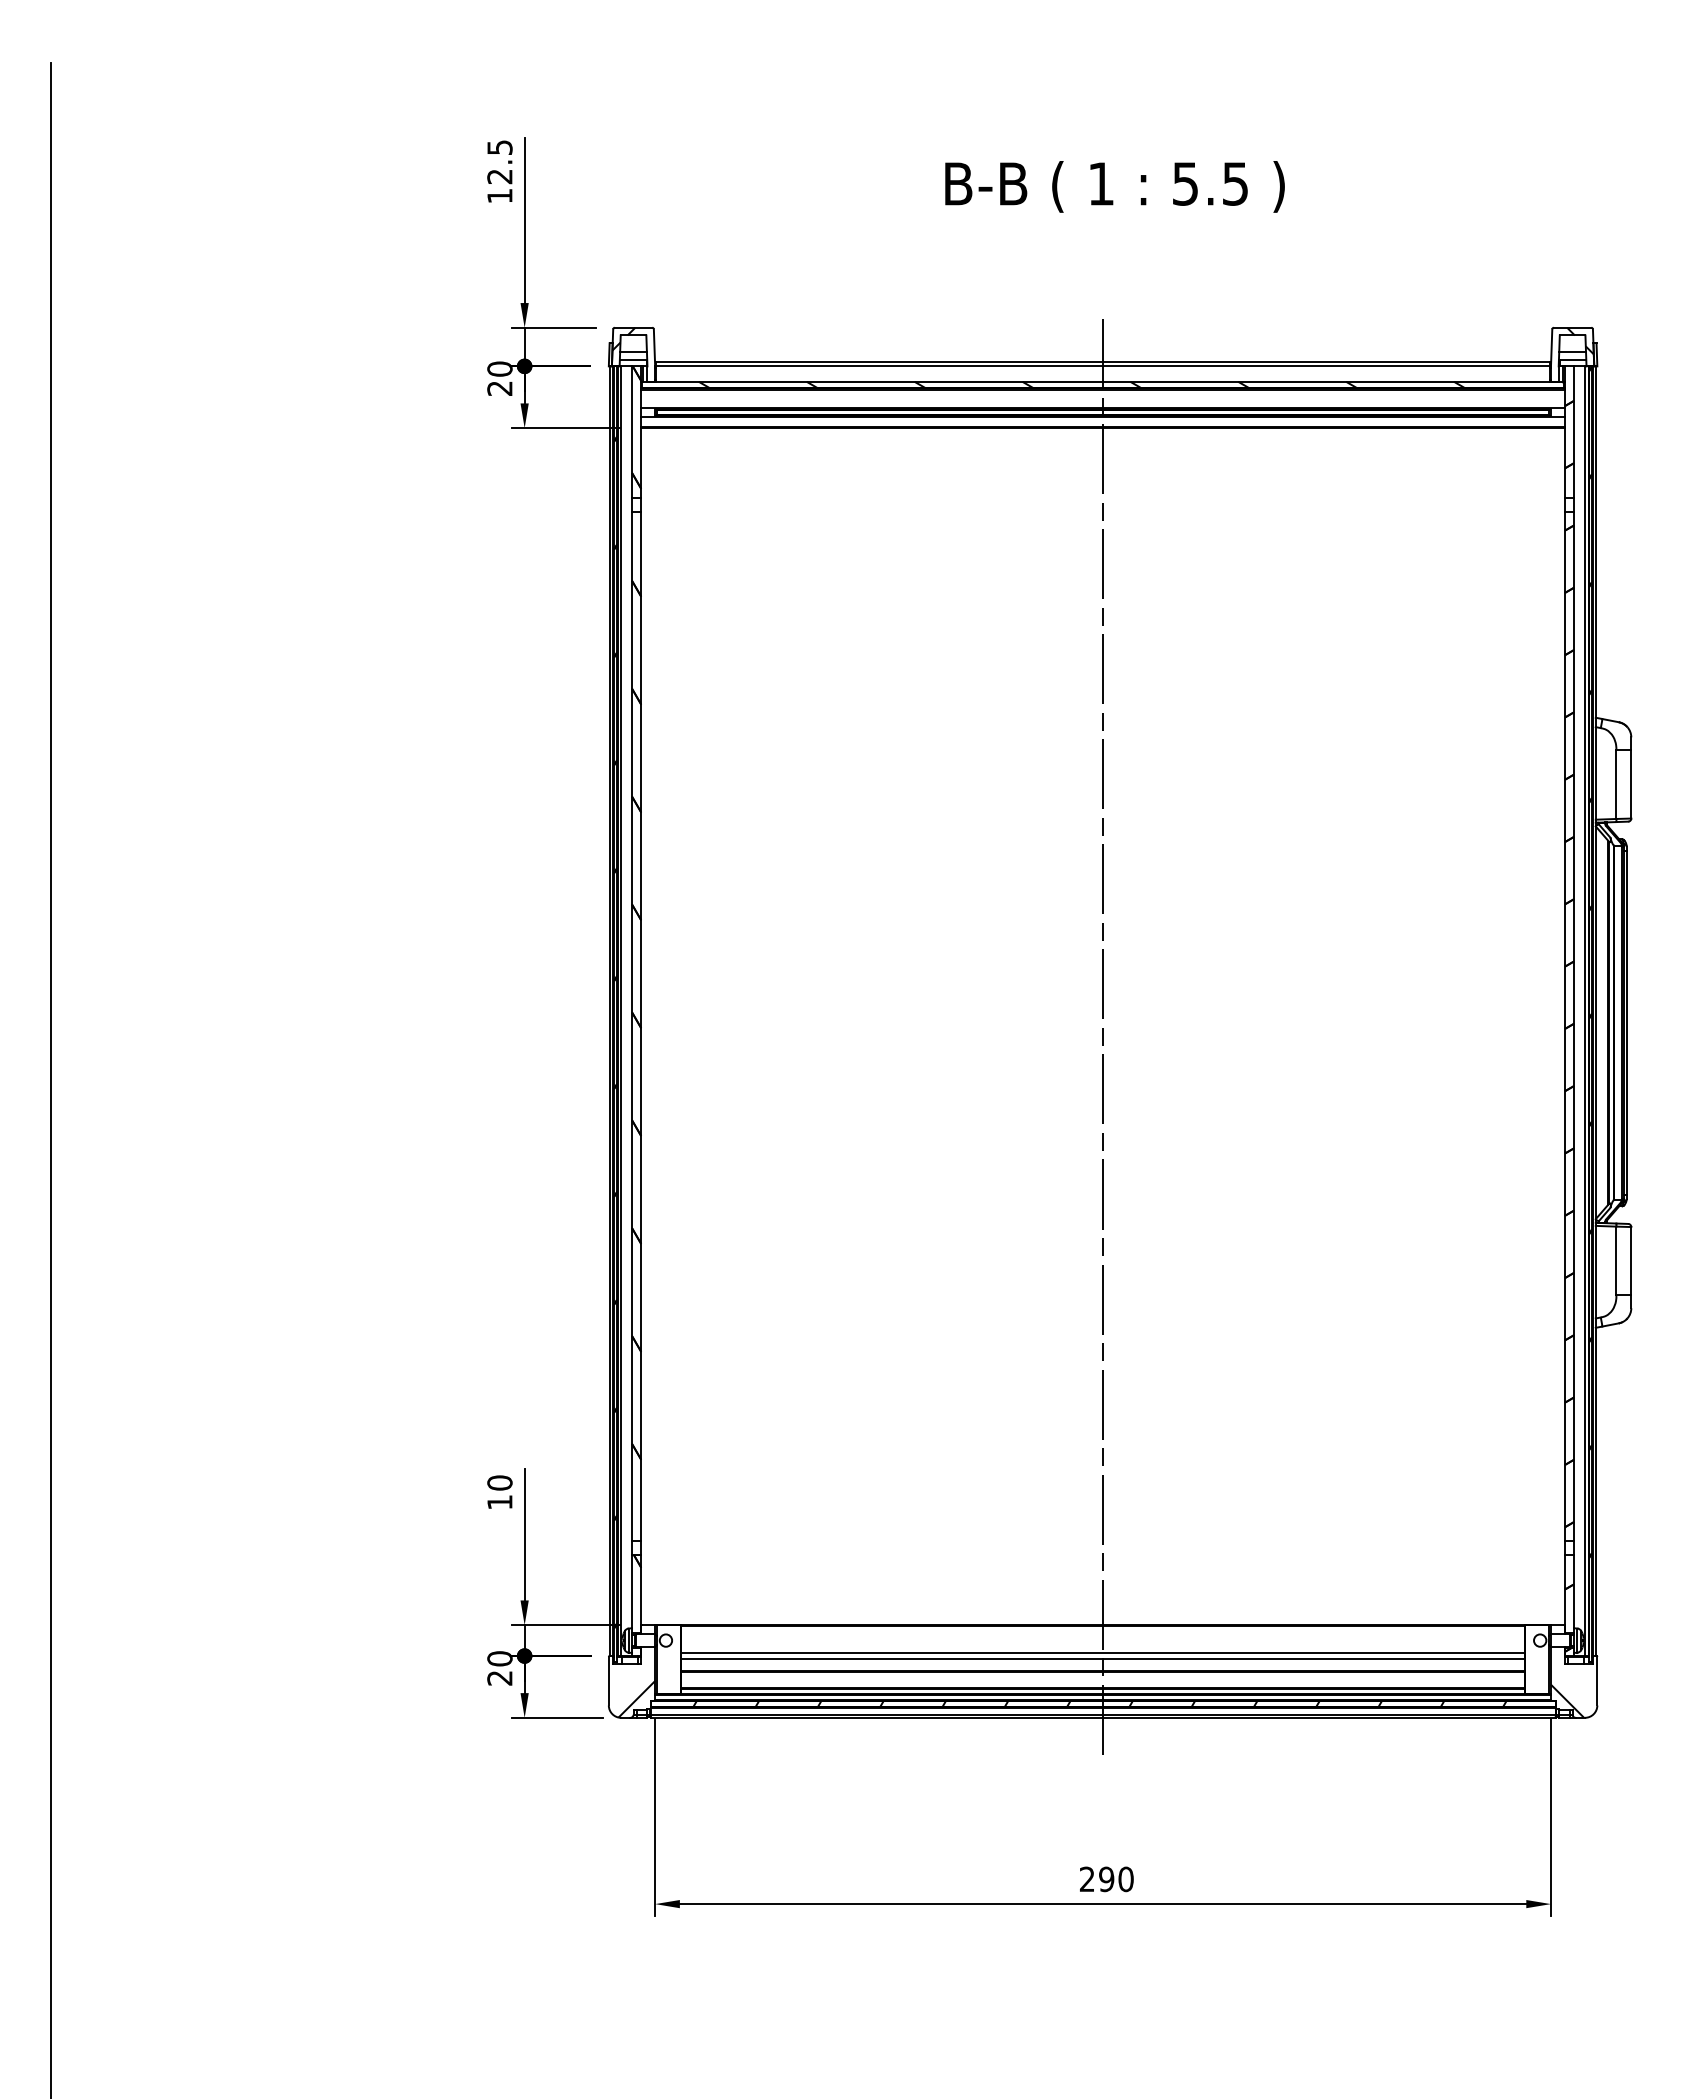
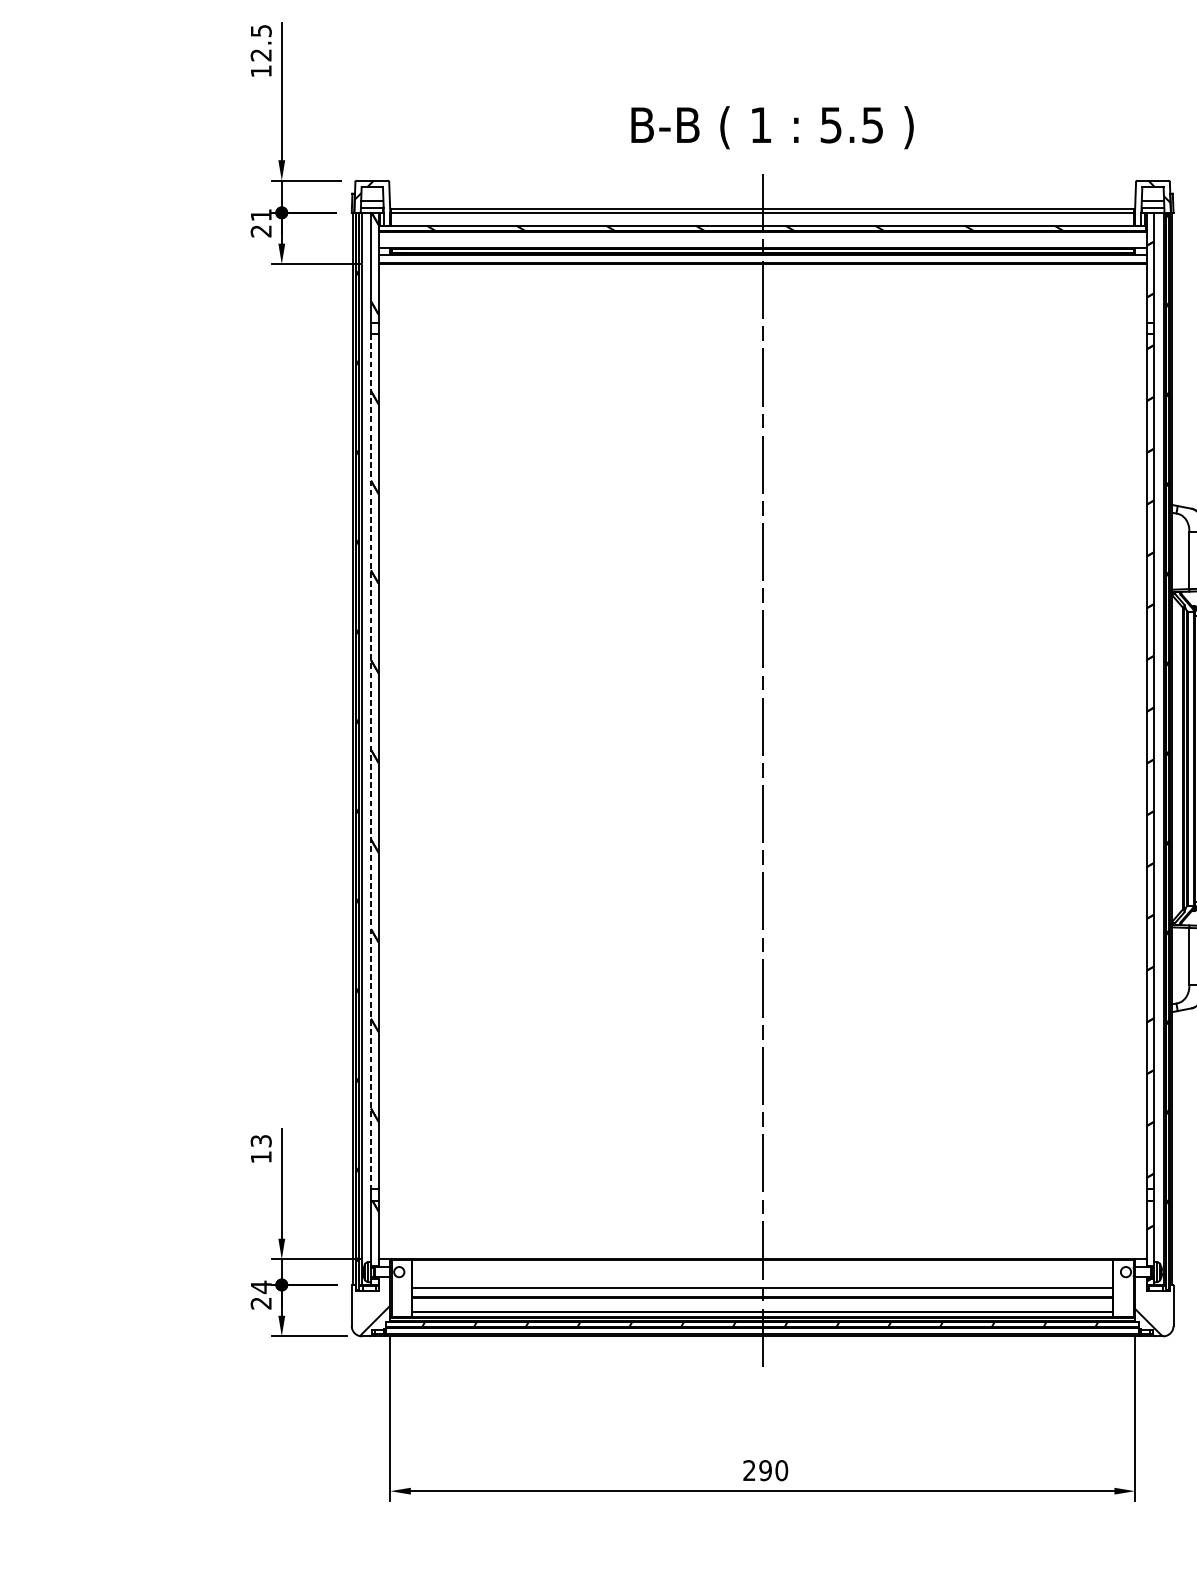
text: (1114, 186) -> (772, 127), moved
text: (499, 368) -> (260, 214), 20 -> 21
line: (632, 1027) -> (371, 762), solid -> dashed
text: (499, 1482) -> (260, 1140), 10 -> 13
line: (1102, 1652) -> (762, 1282), removed
text: (499, 1658) -> (260, 1287), 20 -> 24

